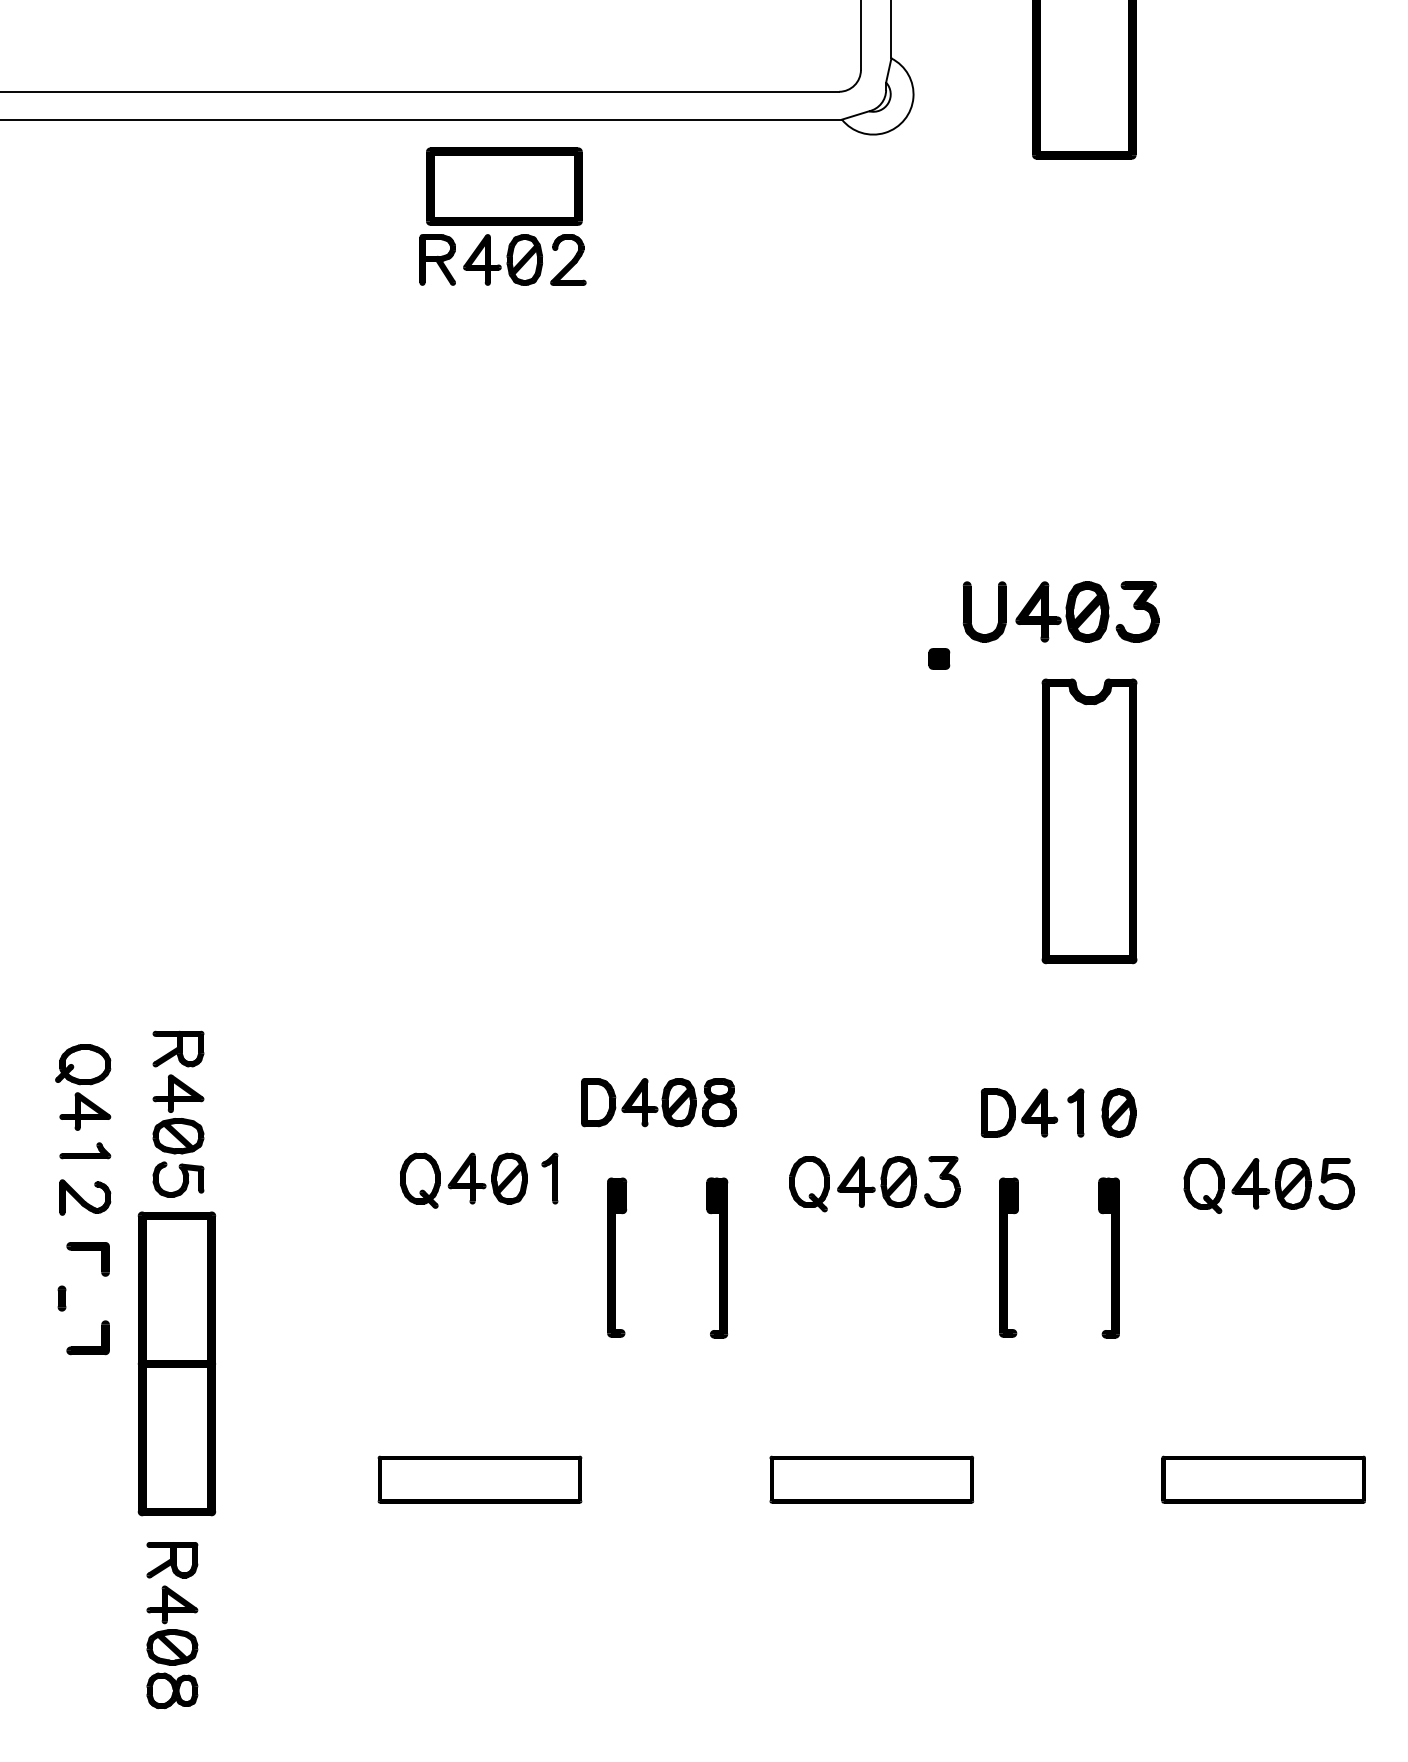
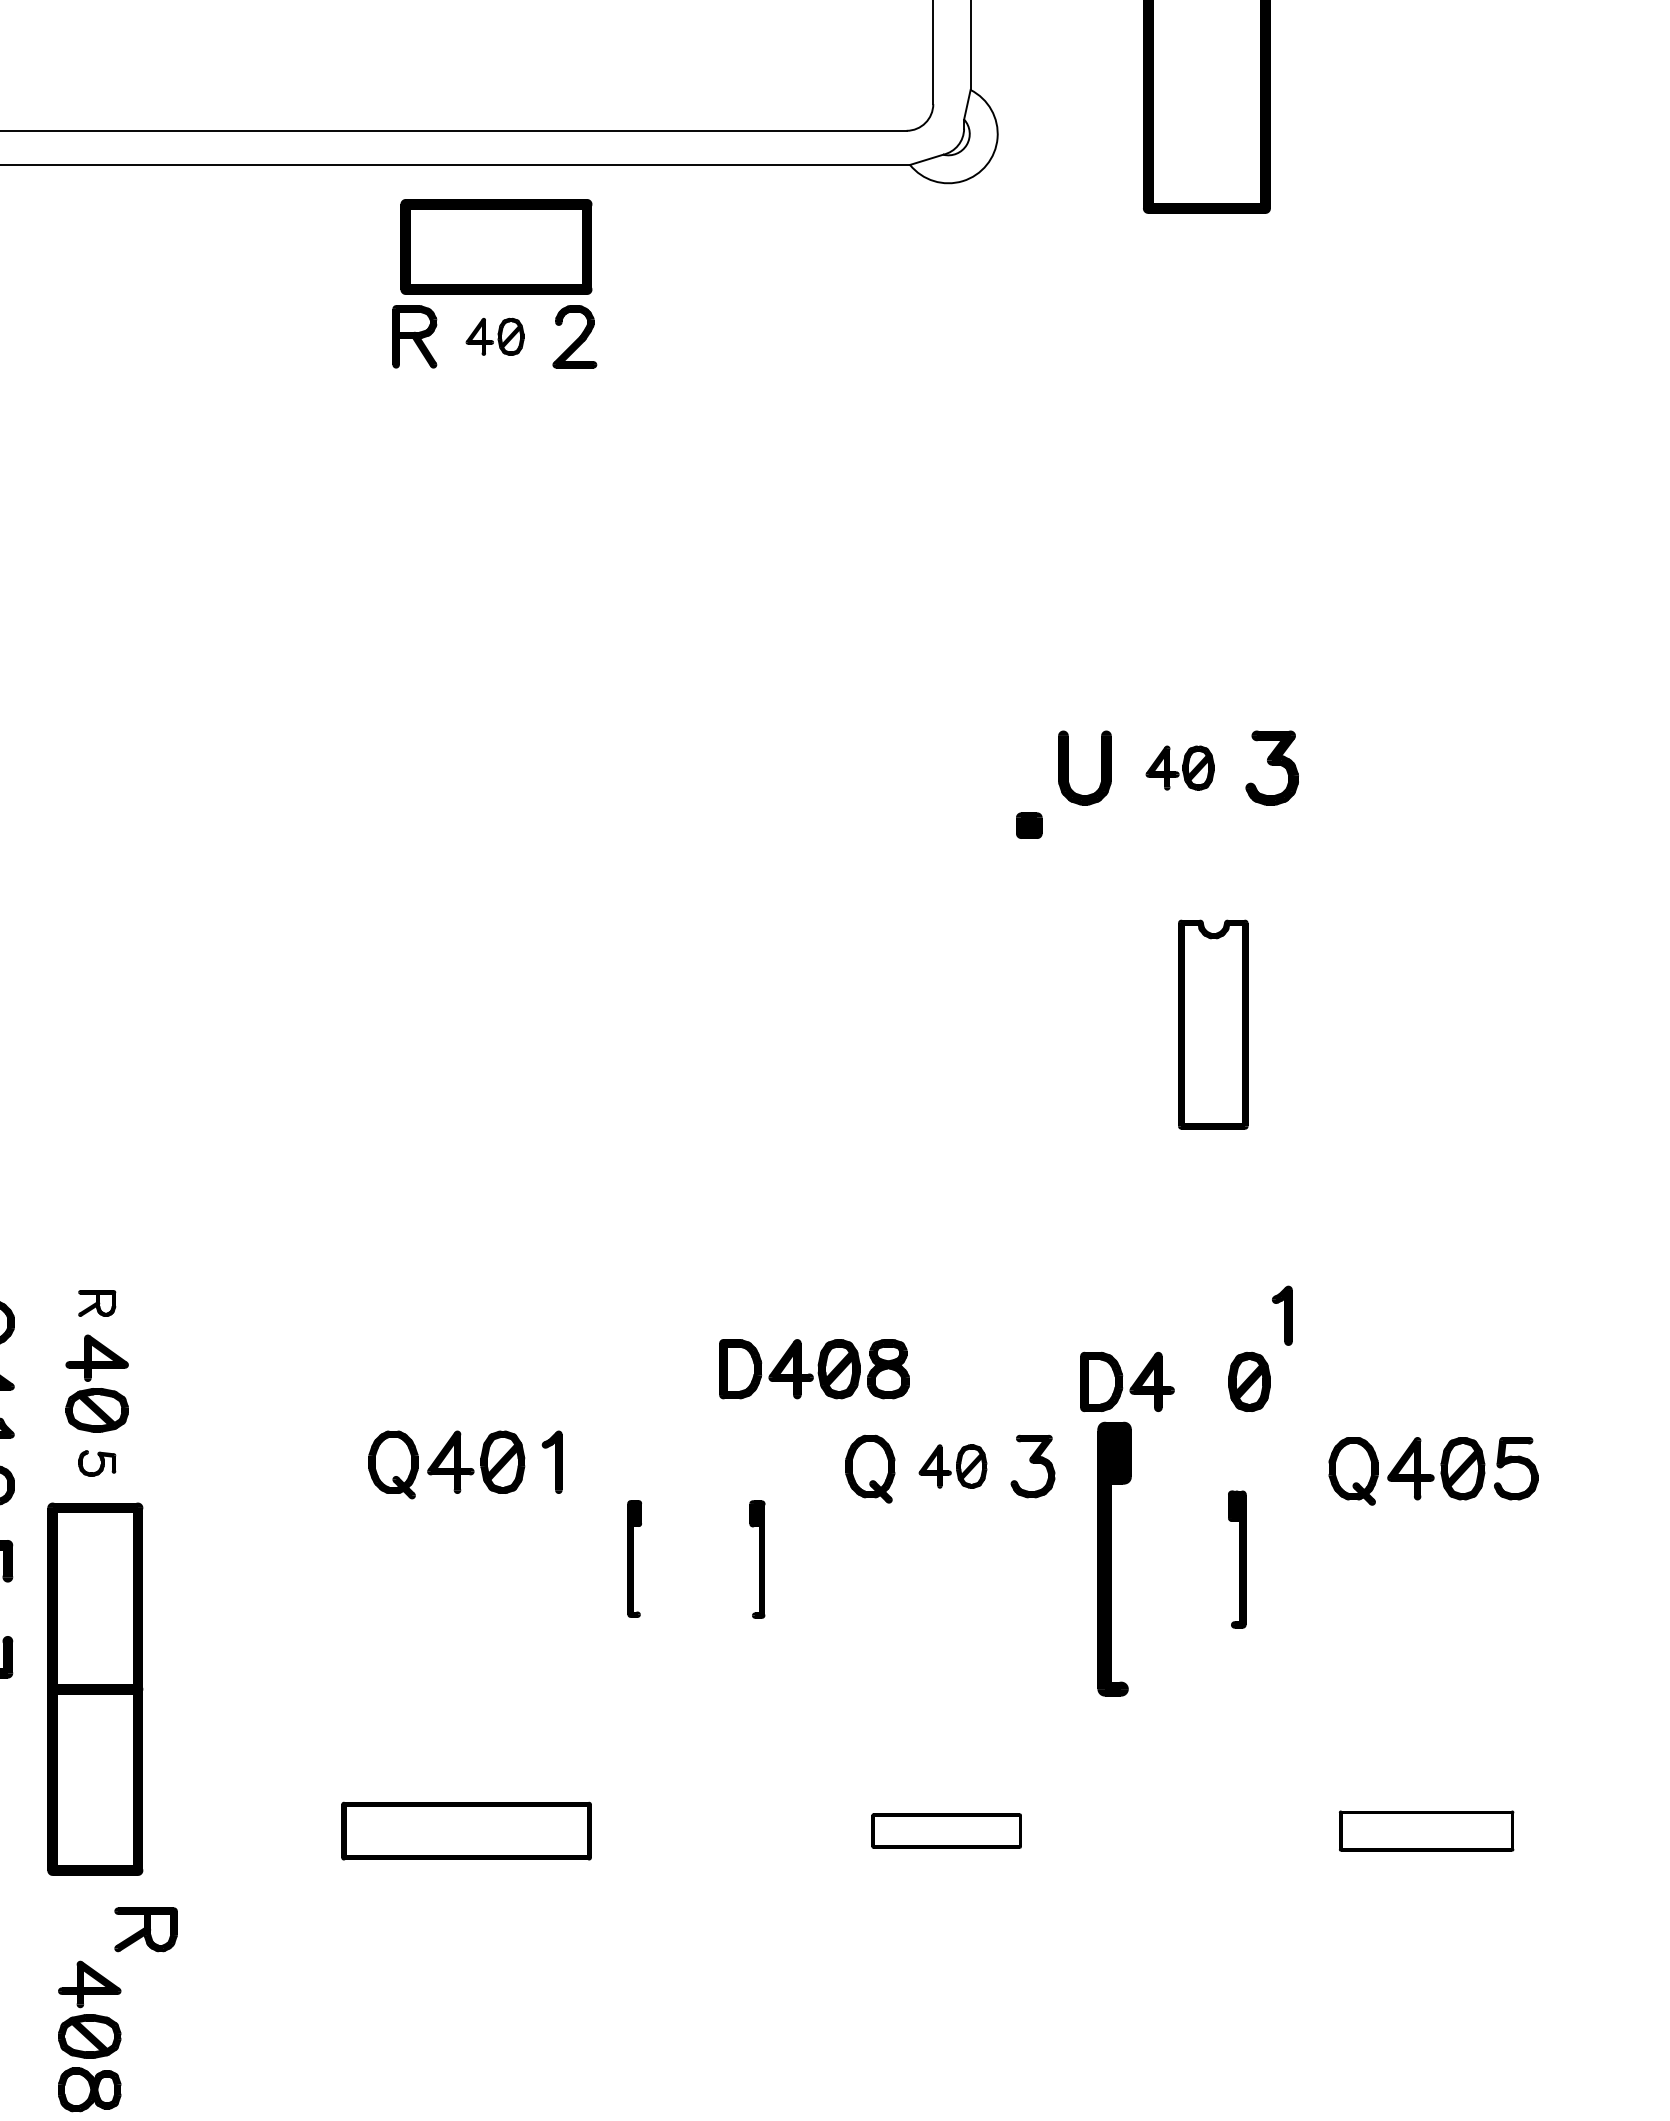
part: (503, 259) -> (495, 336), size x0.6
part: (1062, 611) -> (1180, 767), size x0.6
part: (1089, 821) -> (1213, 1024), size x0.6
part: (178, 1048) -> (97, 1302), size x0.6
part: (658, 1102) -> (813, 1369), moved
part: (1075, 1112) -> (1281, 1315), moved
part: (178, 1179) -> (97, 1463), size x0.6
part: (876, 1181) -> (952, 1465), size x0.7
part: (617, 1257) -> (635, 1558), size x0.6
part: (717, 1257) -> (757, 1558), size x0.6
part: (1008, 1257) -> (1114, 1558), size x1.4
part: (1108, 1257) -> (1236, 1558), size x0.7
part: (871, 1479) -> (946, 1830), size x0.6
part: (1263, 1479) -> (1426, 1830), size x0.7
part: (172, 1560) -> (146, 1930), moved

